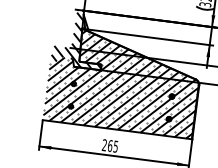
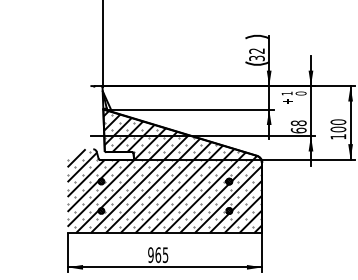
hatch: (78, 40) -> (100, 124), removed
text: (104, 145) -> (150, 255), 265 -> 965

